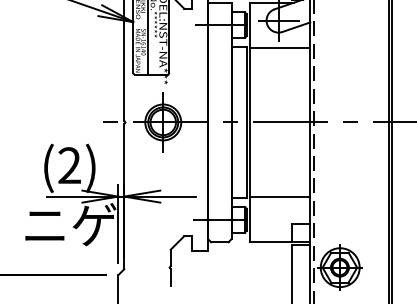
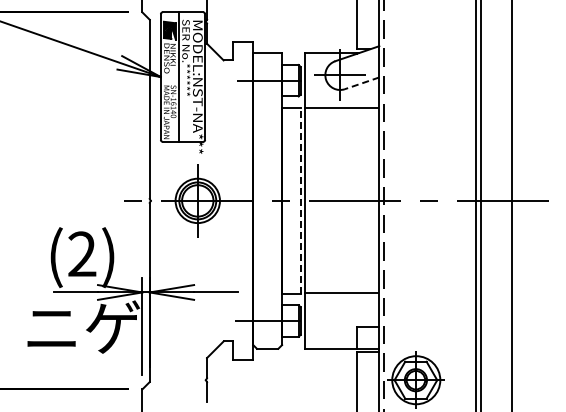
line: (295, 27) -> (361, 83), solid -> dashed
line: (246, 122) -> (300, 200), solid -> dashed

